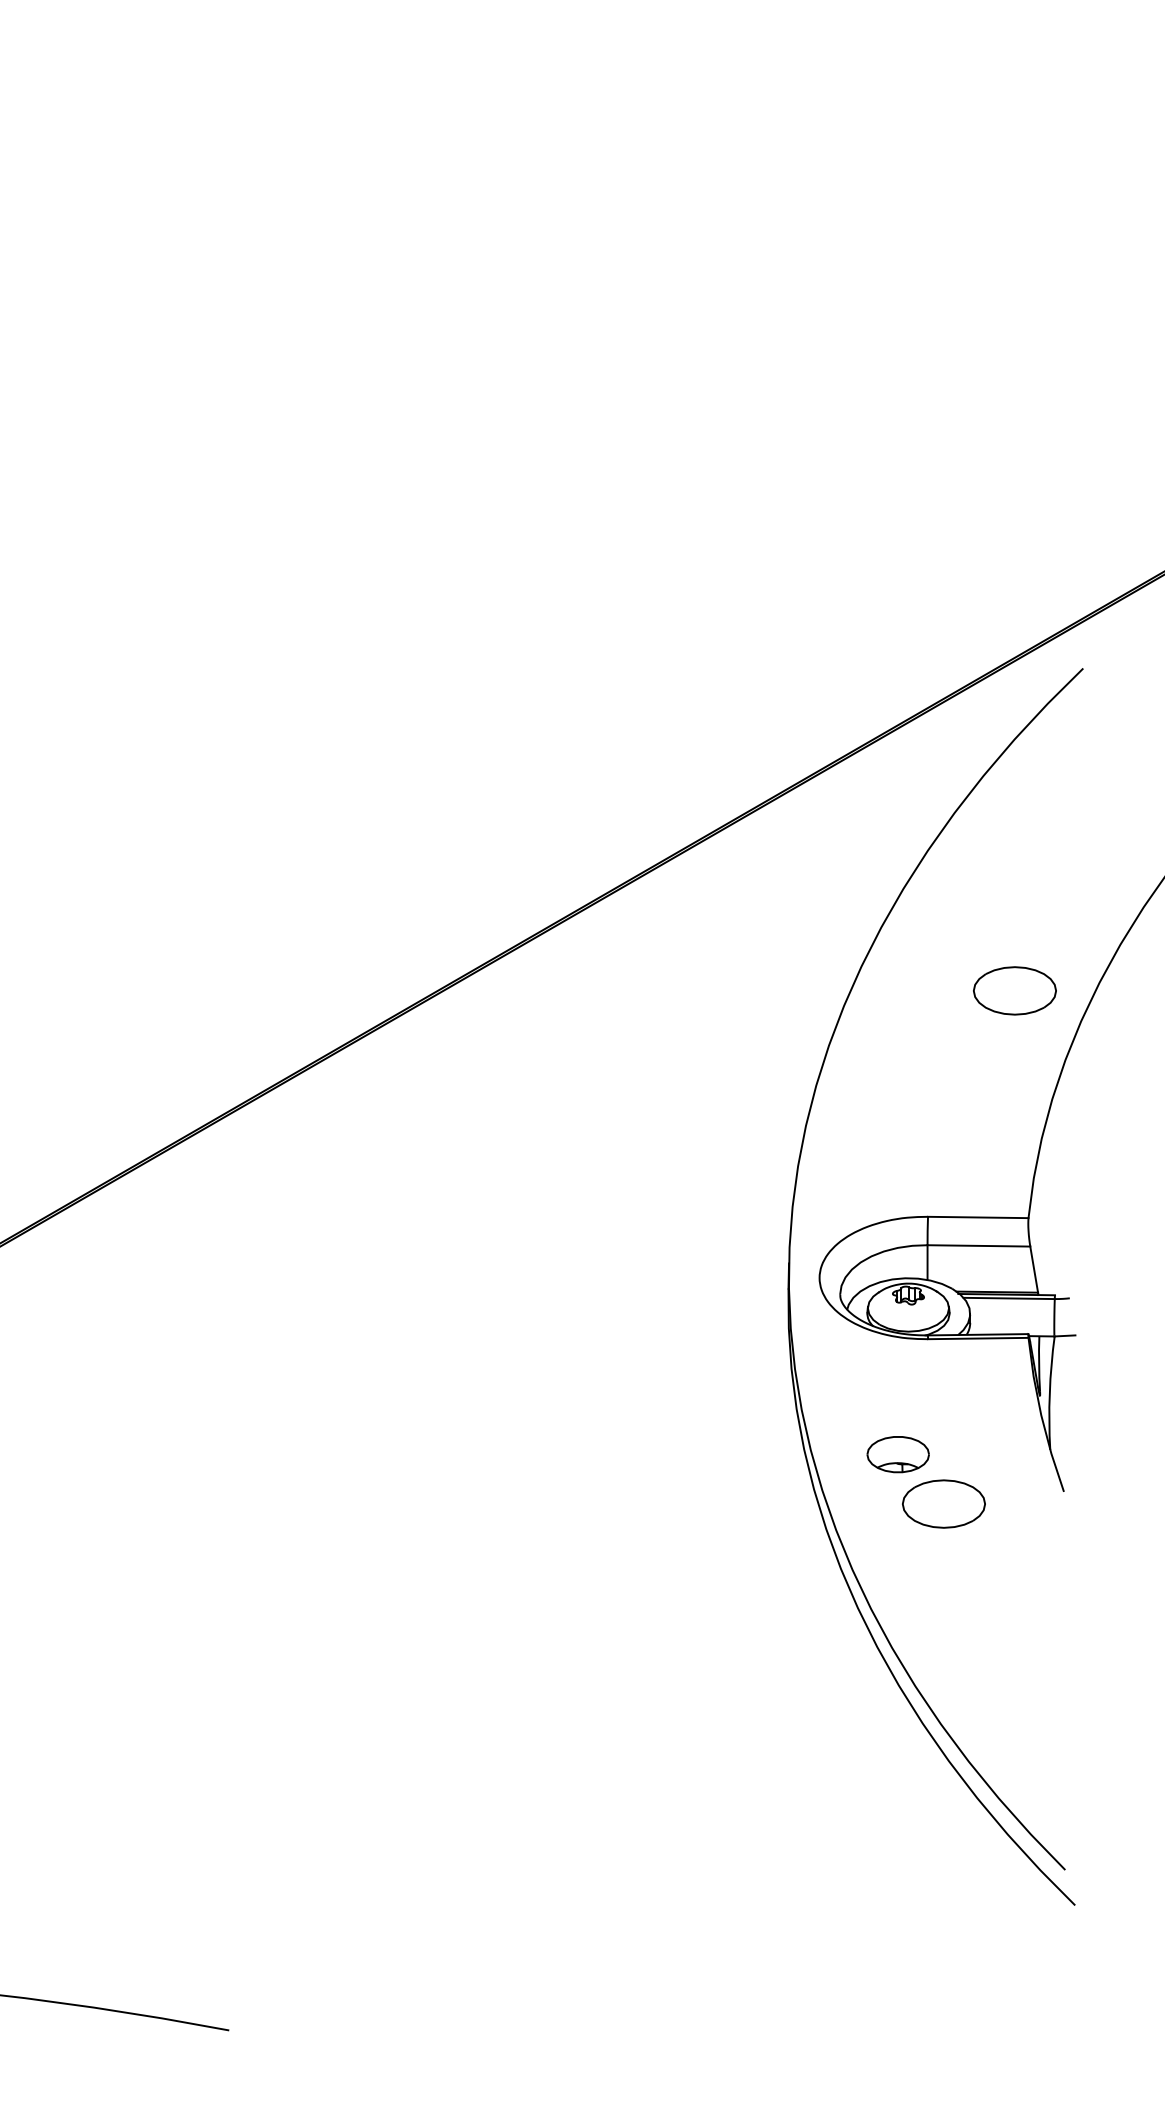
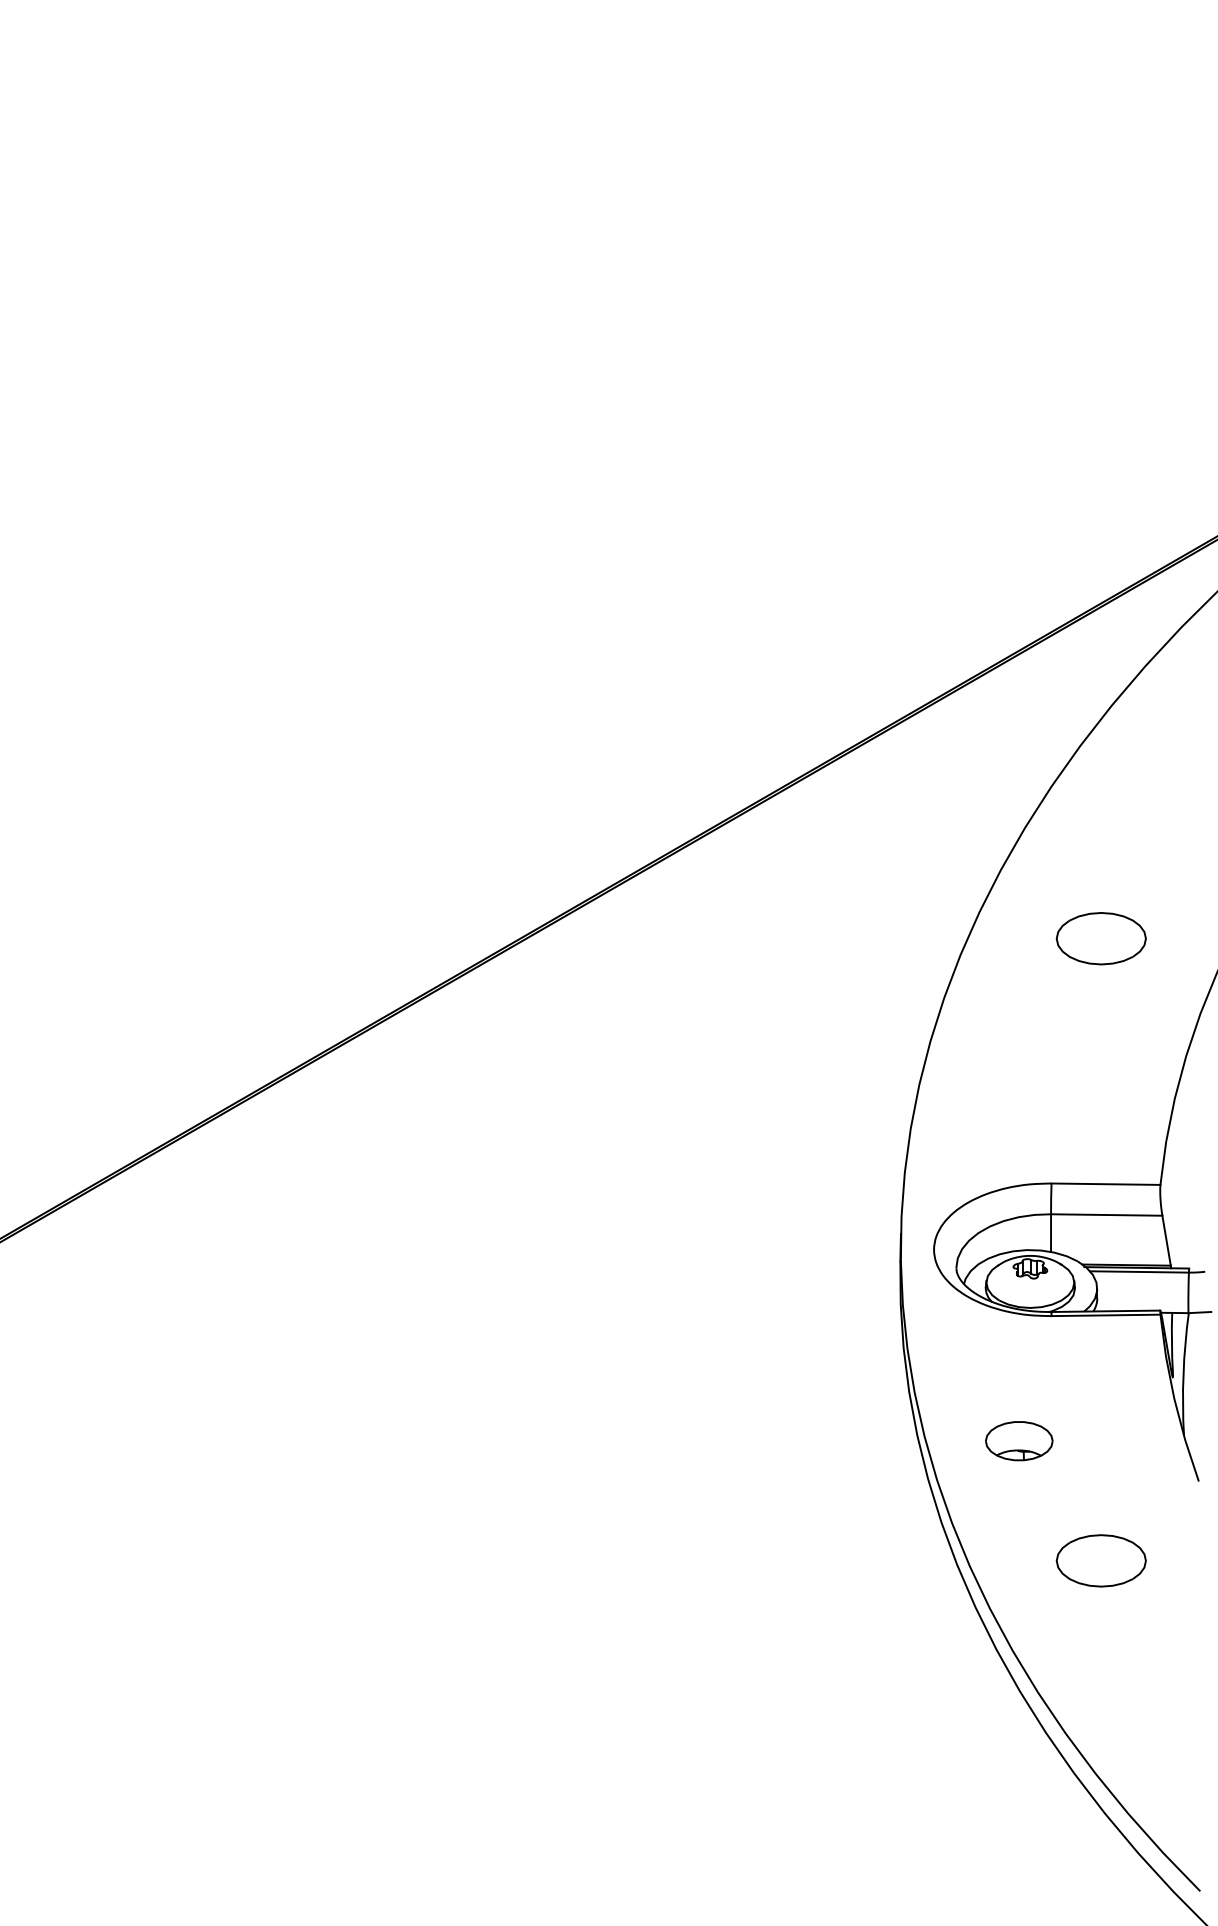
part: (1014, 990) -> (1100, 938), moved
part: (943, 1503) -> (1100, 1560), moved

